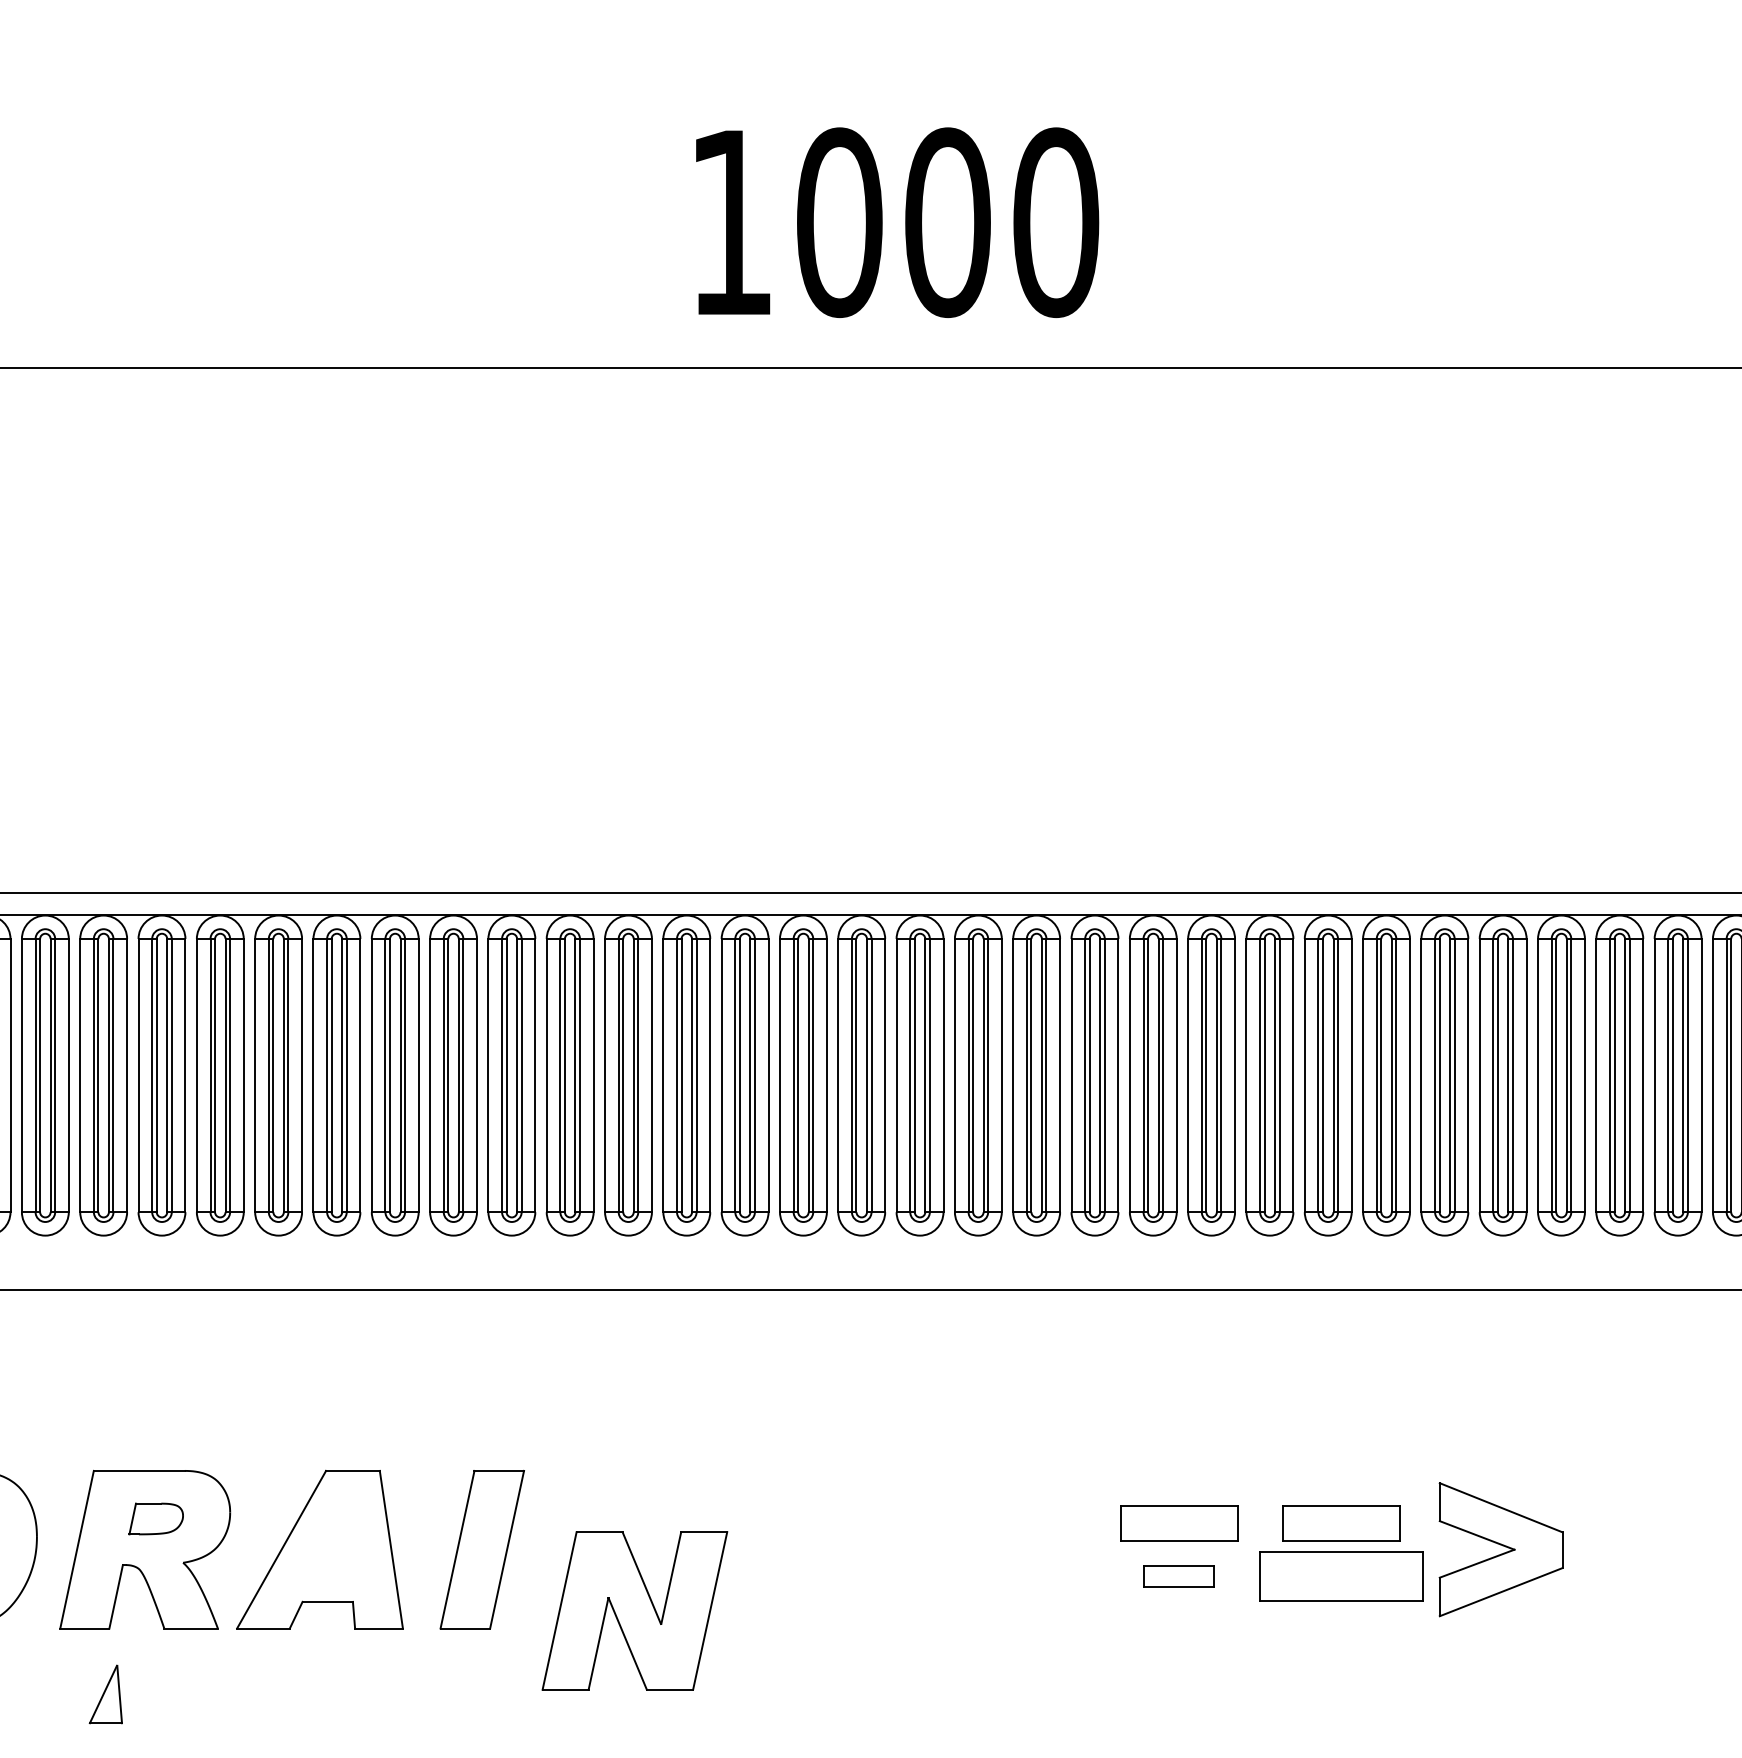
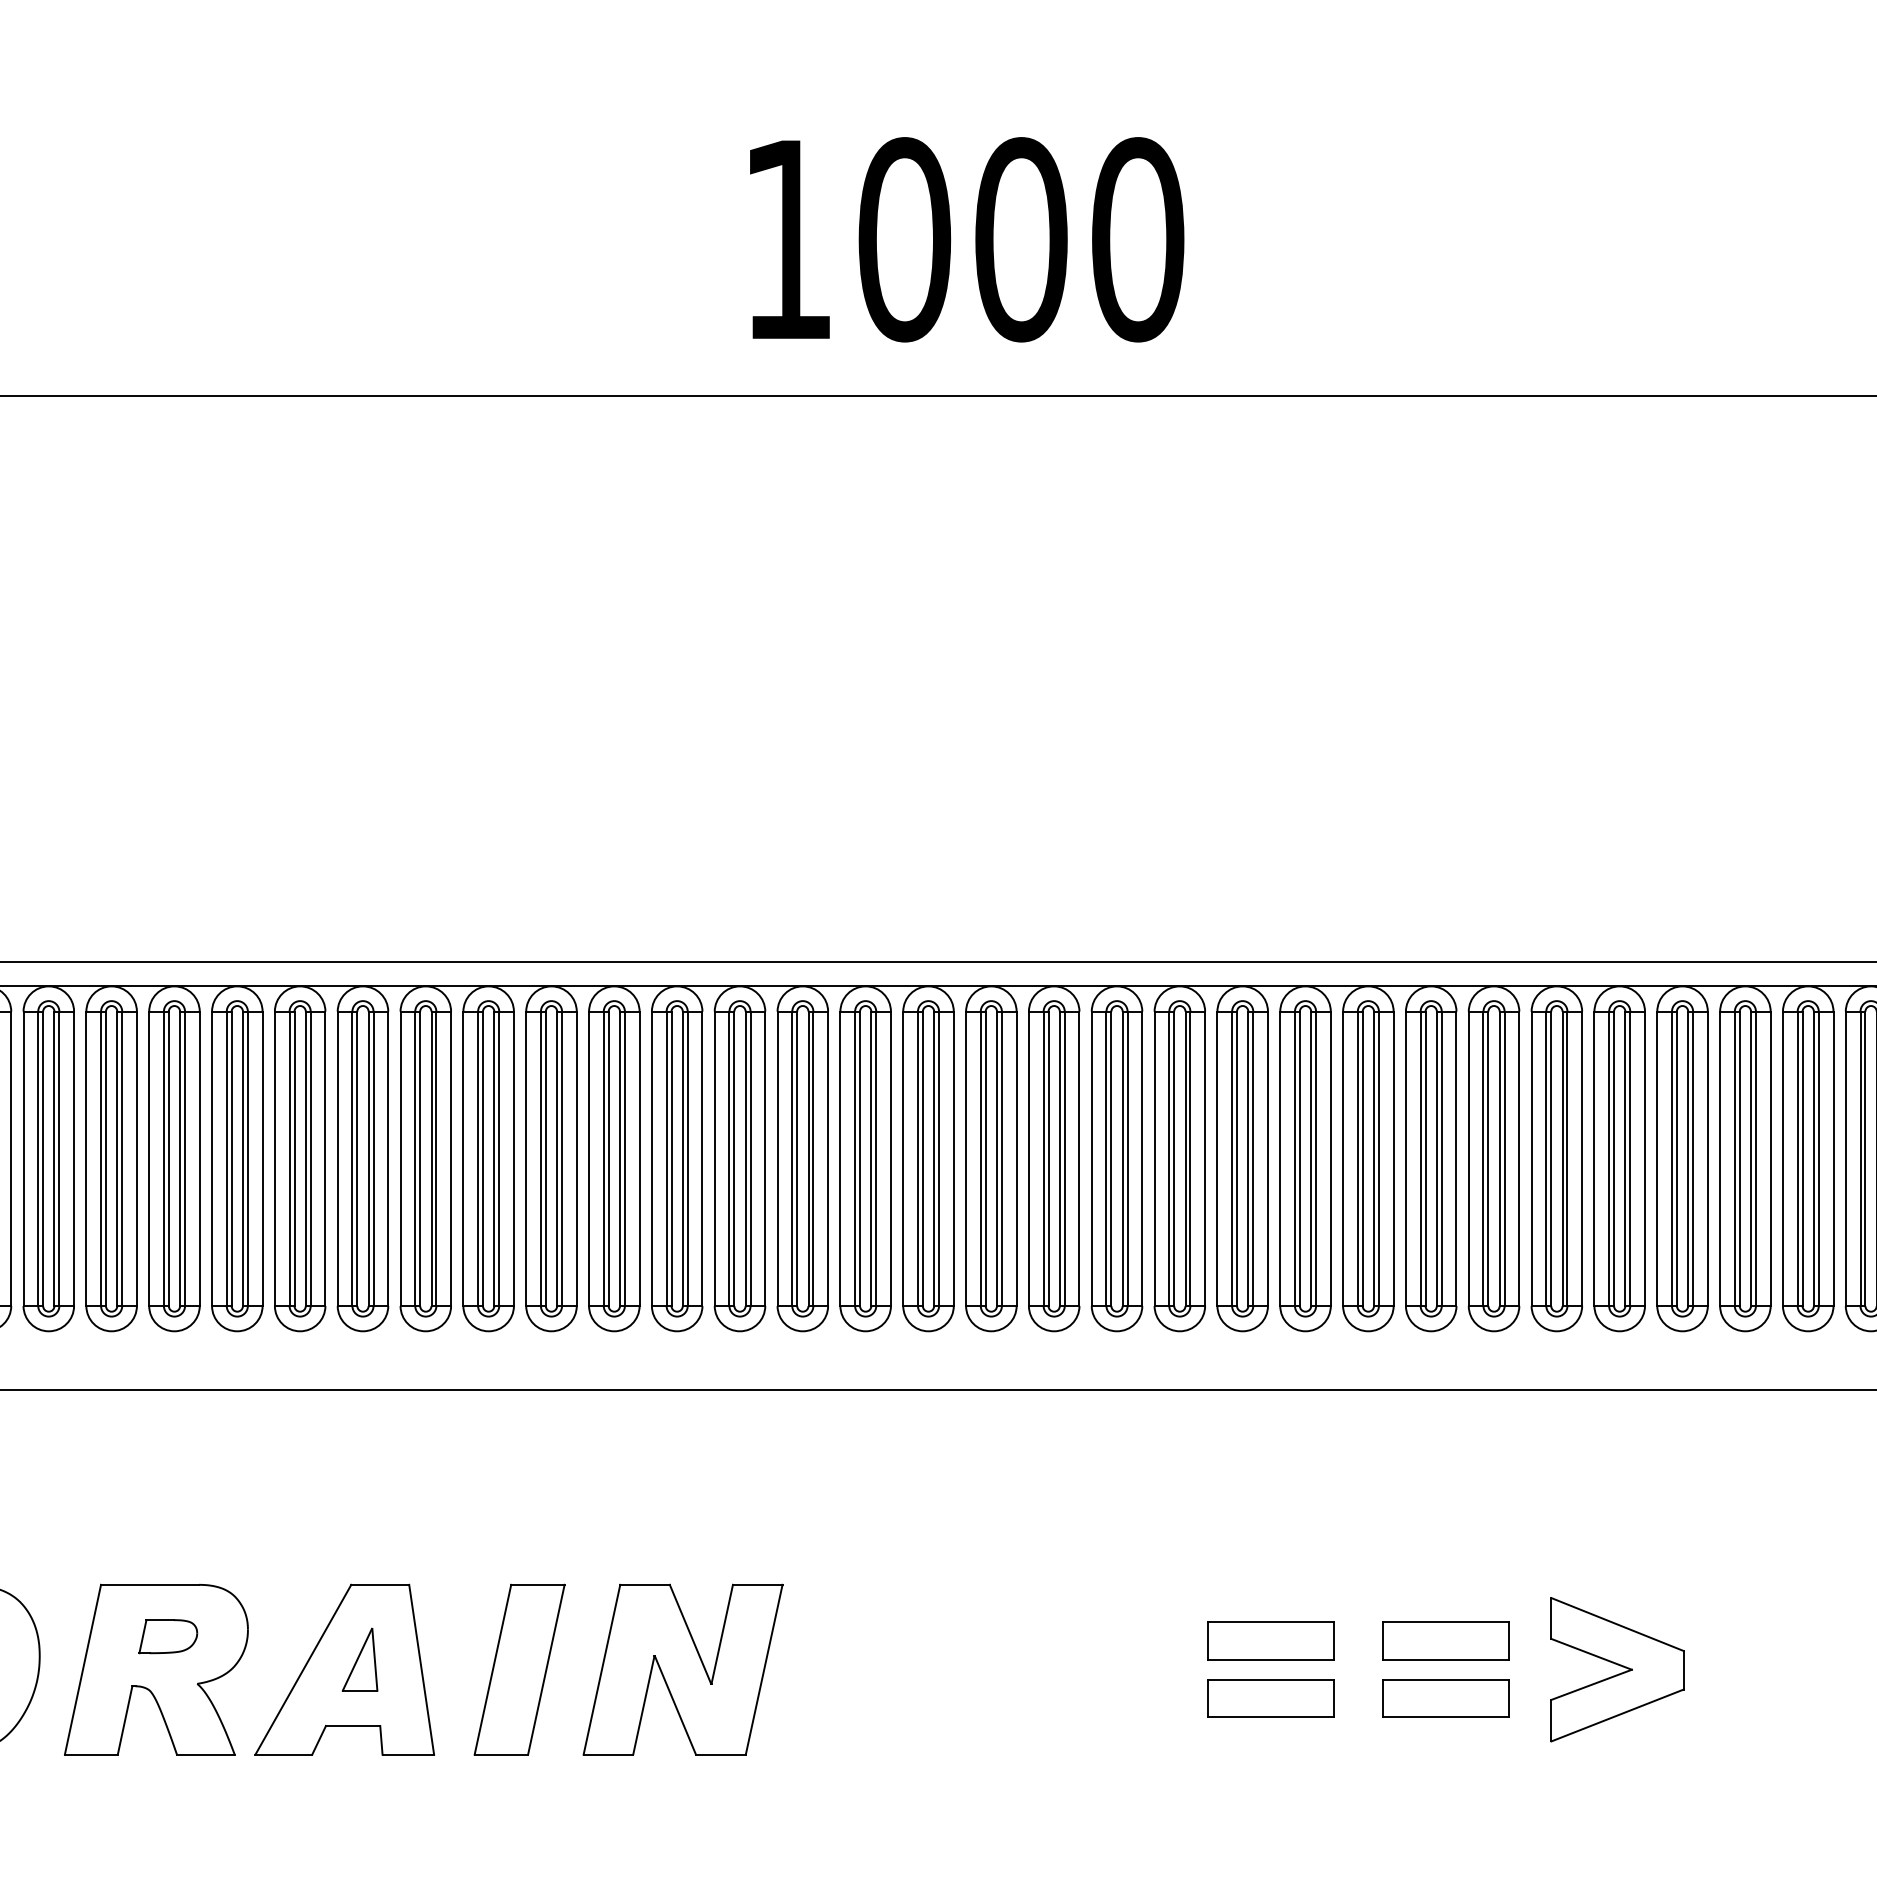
part: (1179, 1576) -> (1270, 1698), size x1.67
part: (1341, 1576) -> (1445, 1698), size x0.71
part: (634, 1610) -> (682, 1669), moved
part: (105, 1694) -> (359, 1659), moved

